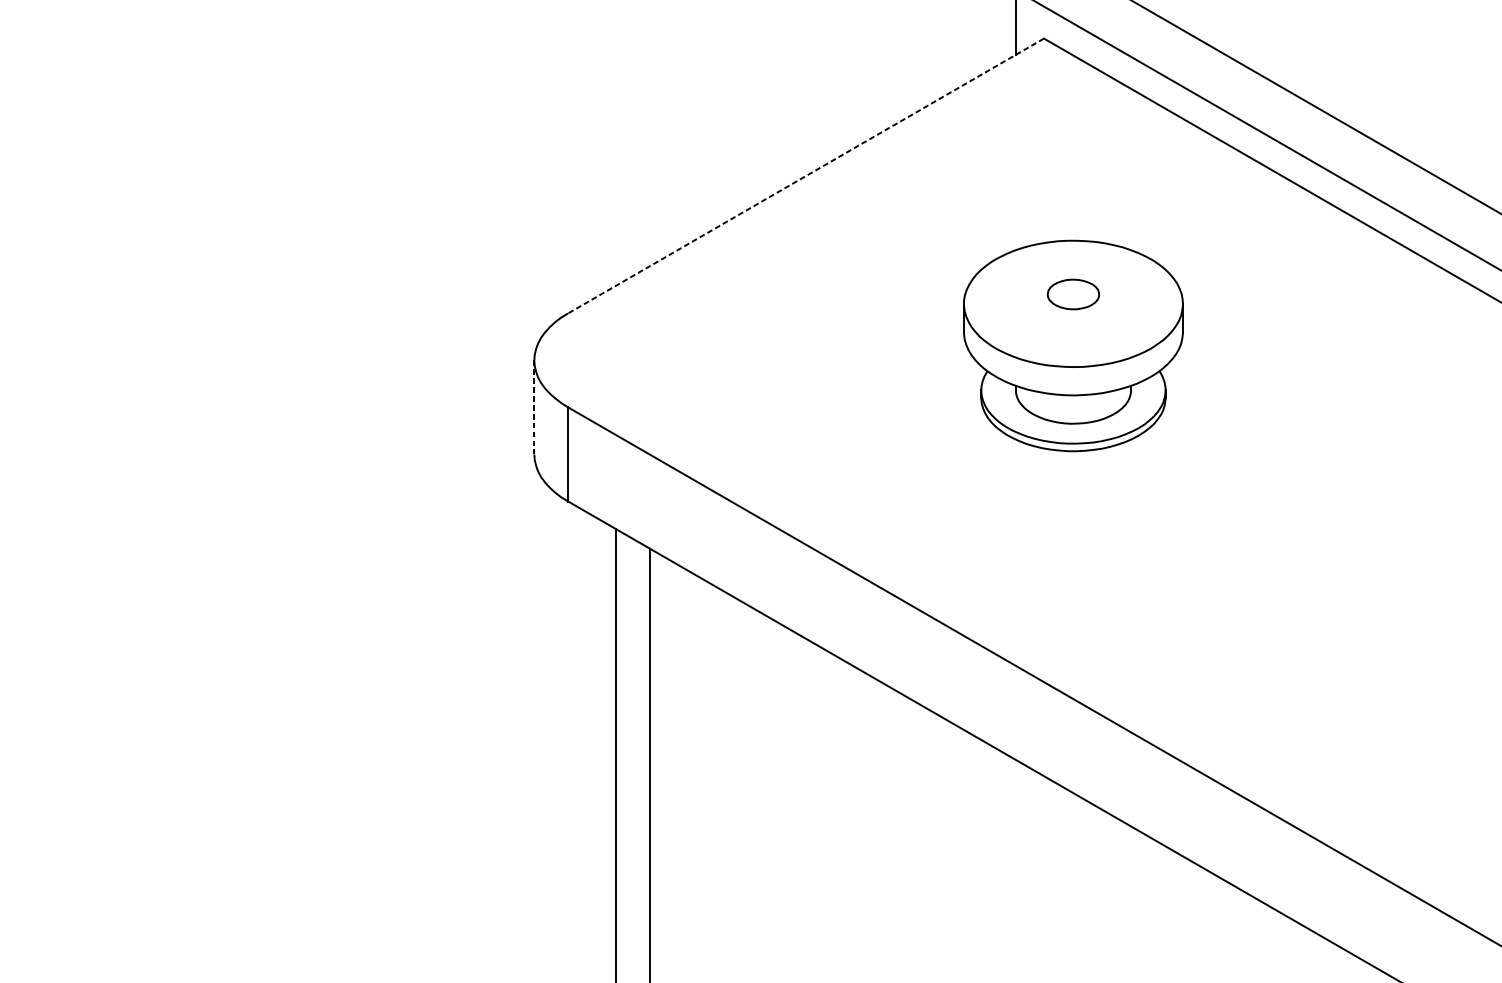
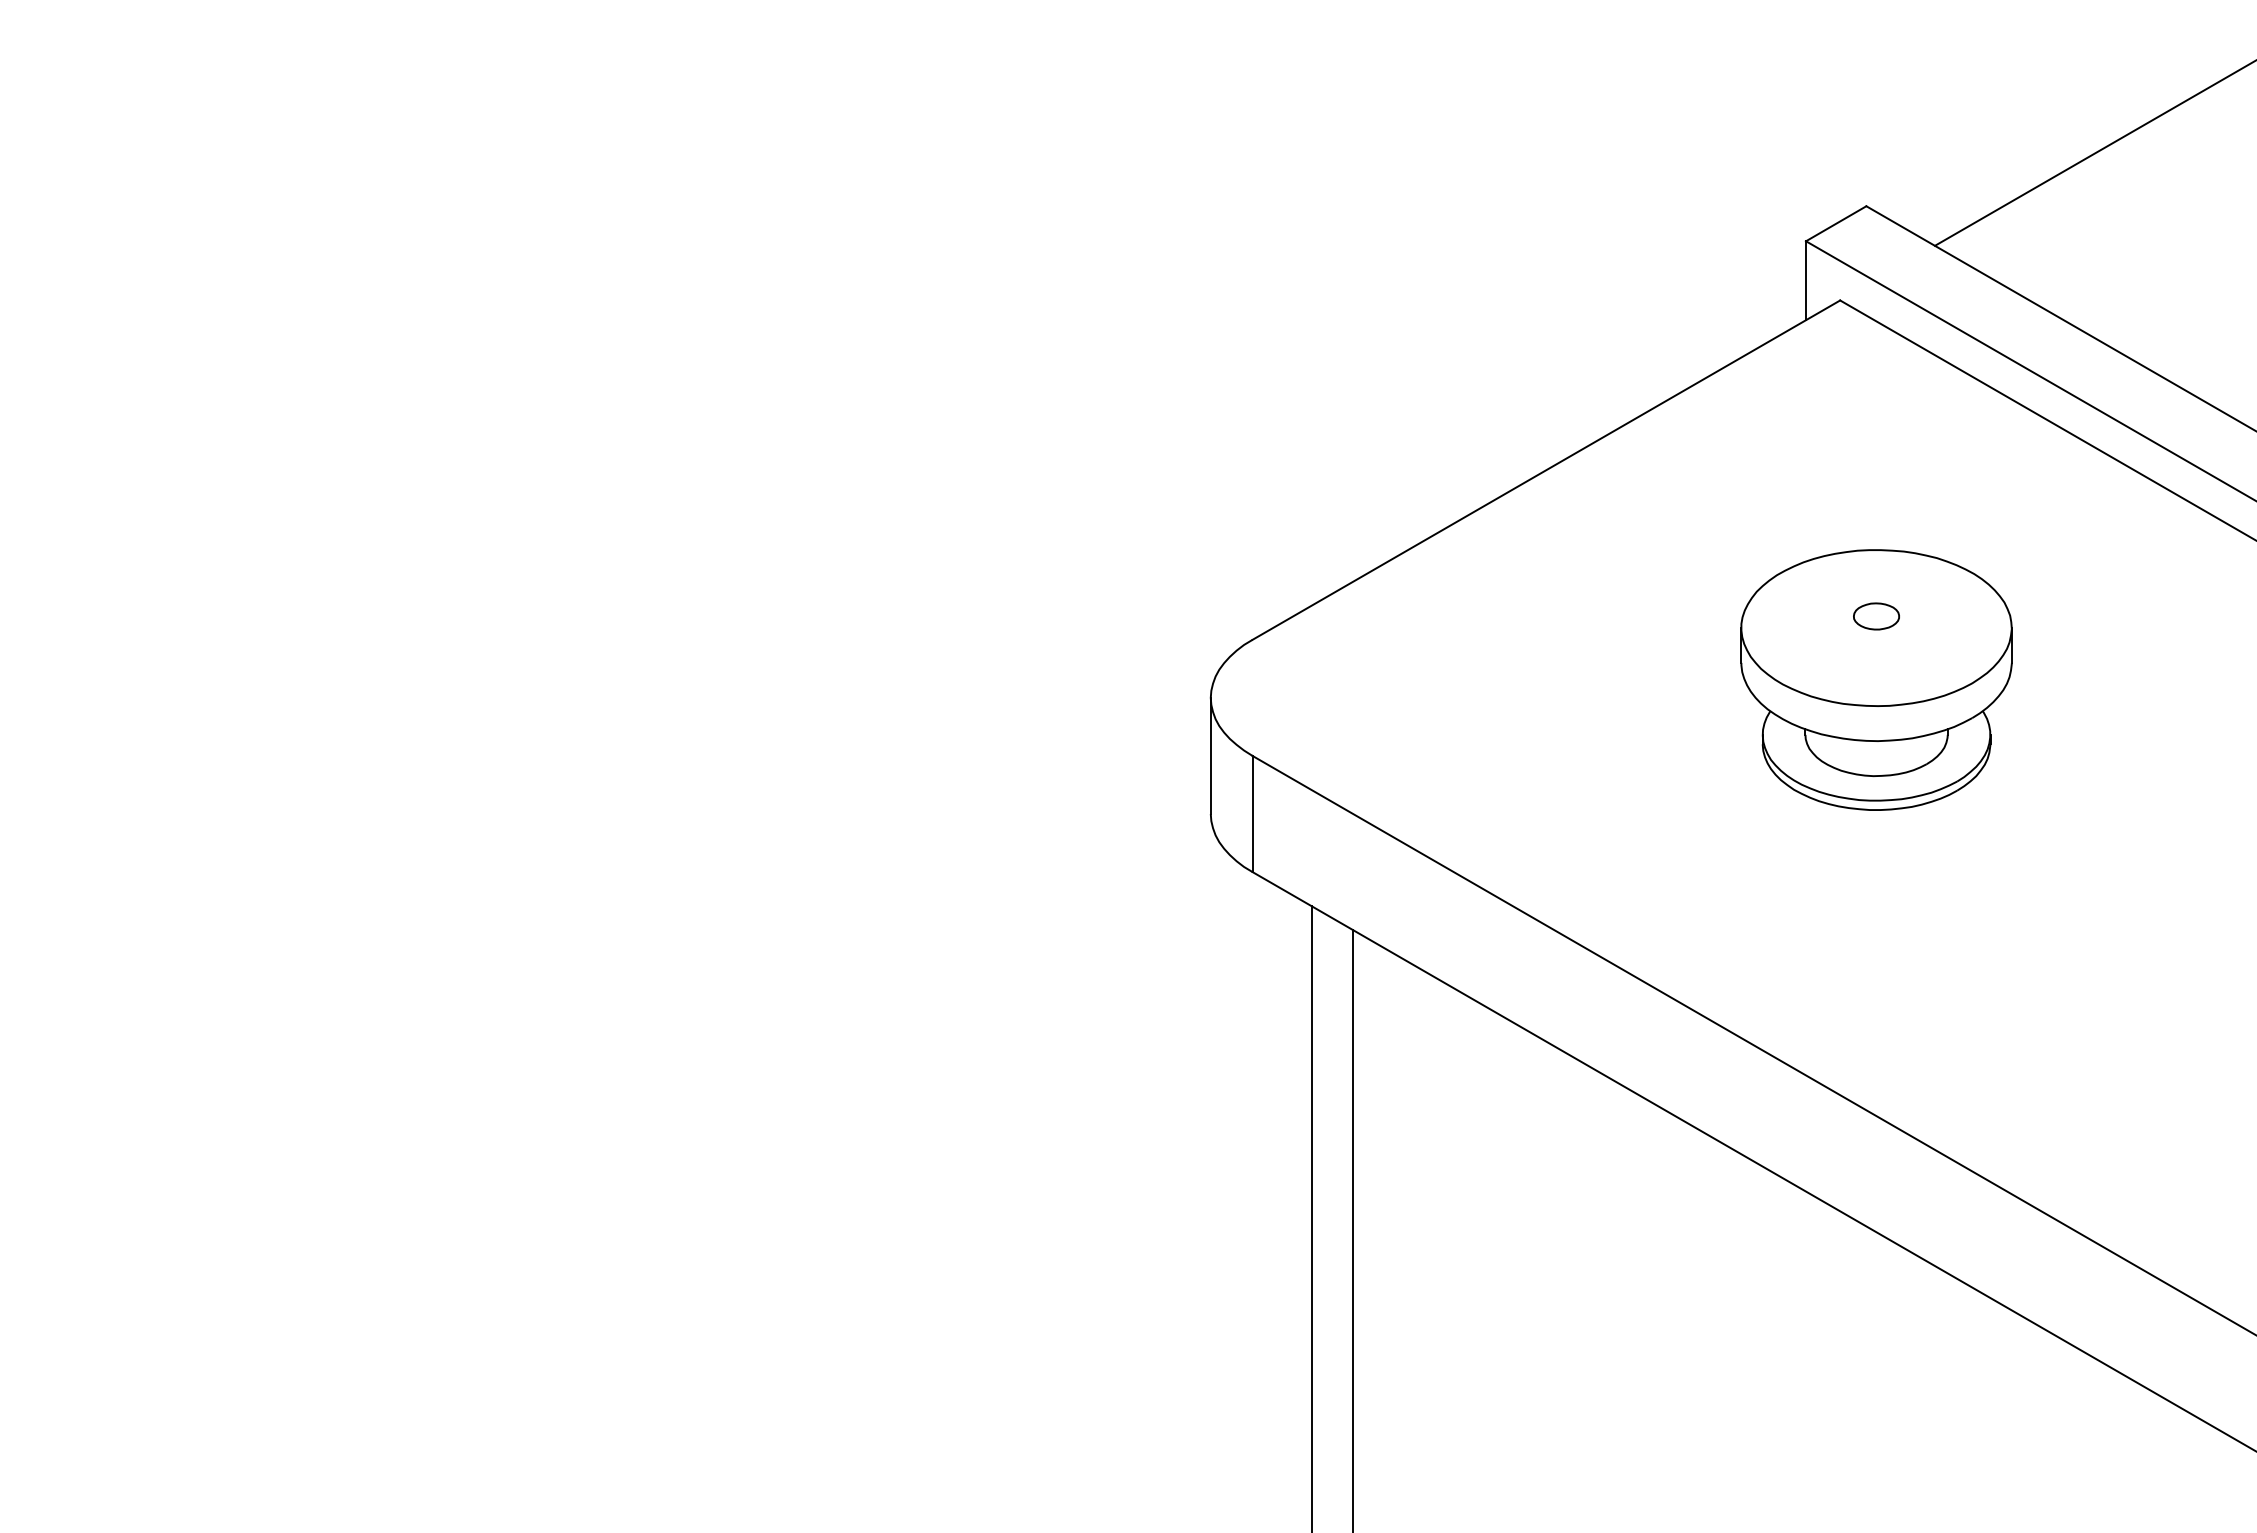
line: (805, 176) -> (1545, 470), dashed -> solid
part: (1073, 294) -> (1876, 616), size x0.71
line: (534, 407) -> (1210, 756), dashed -> solid

